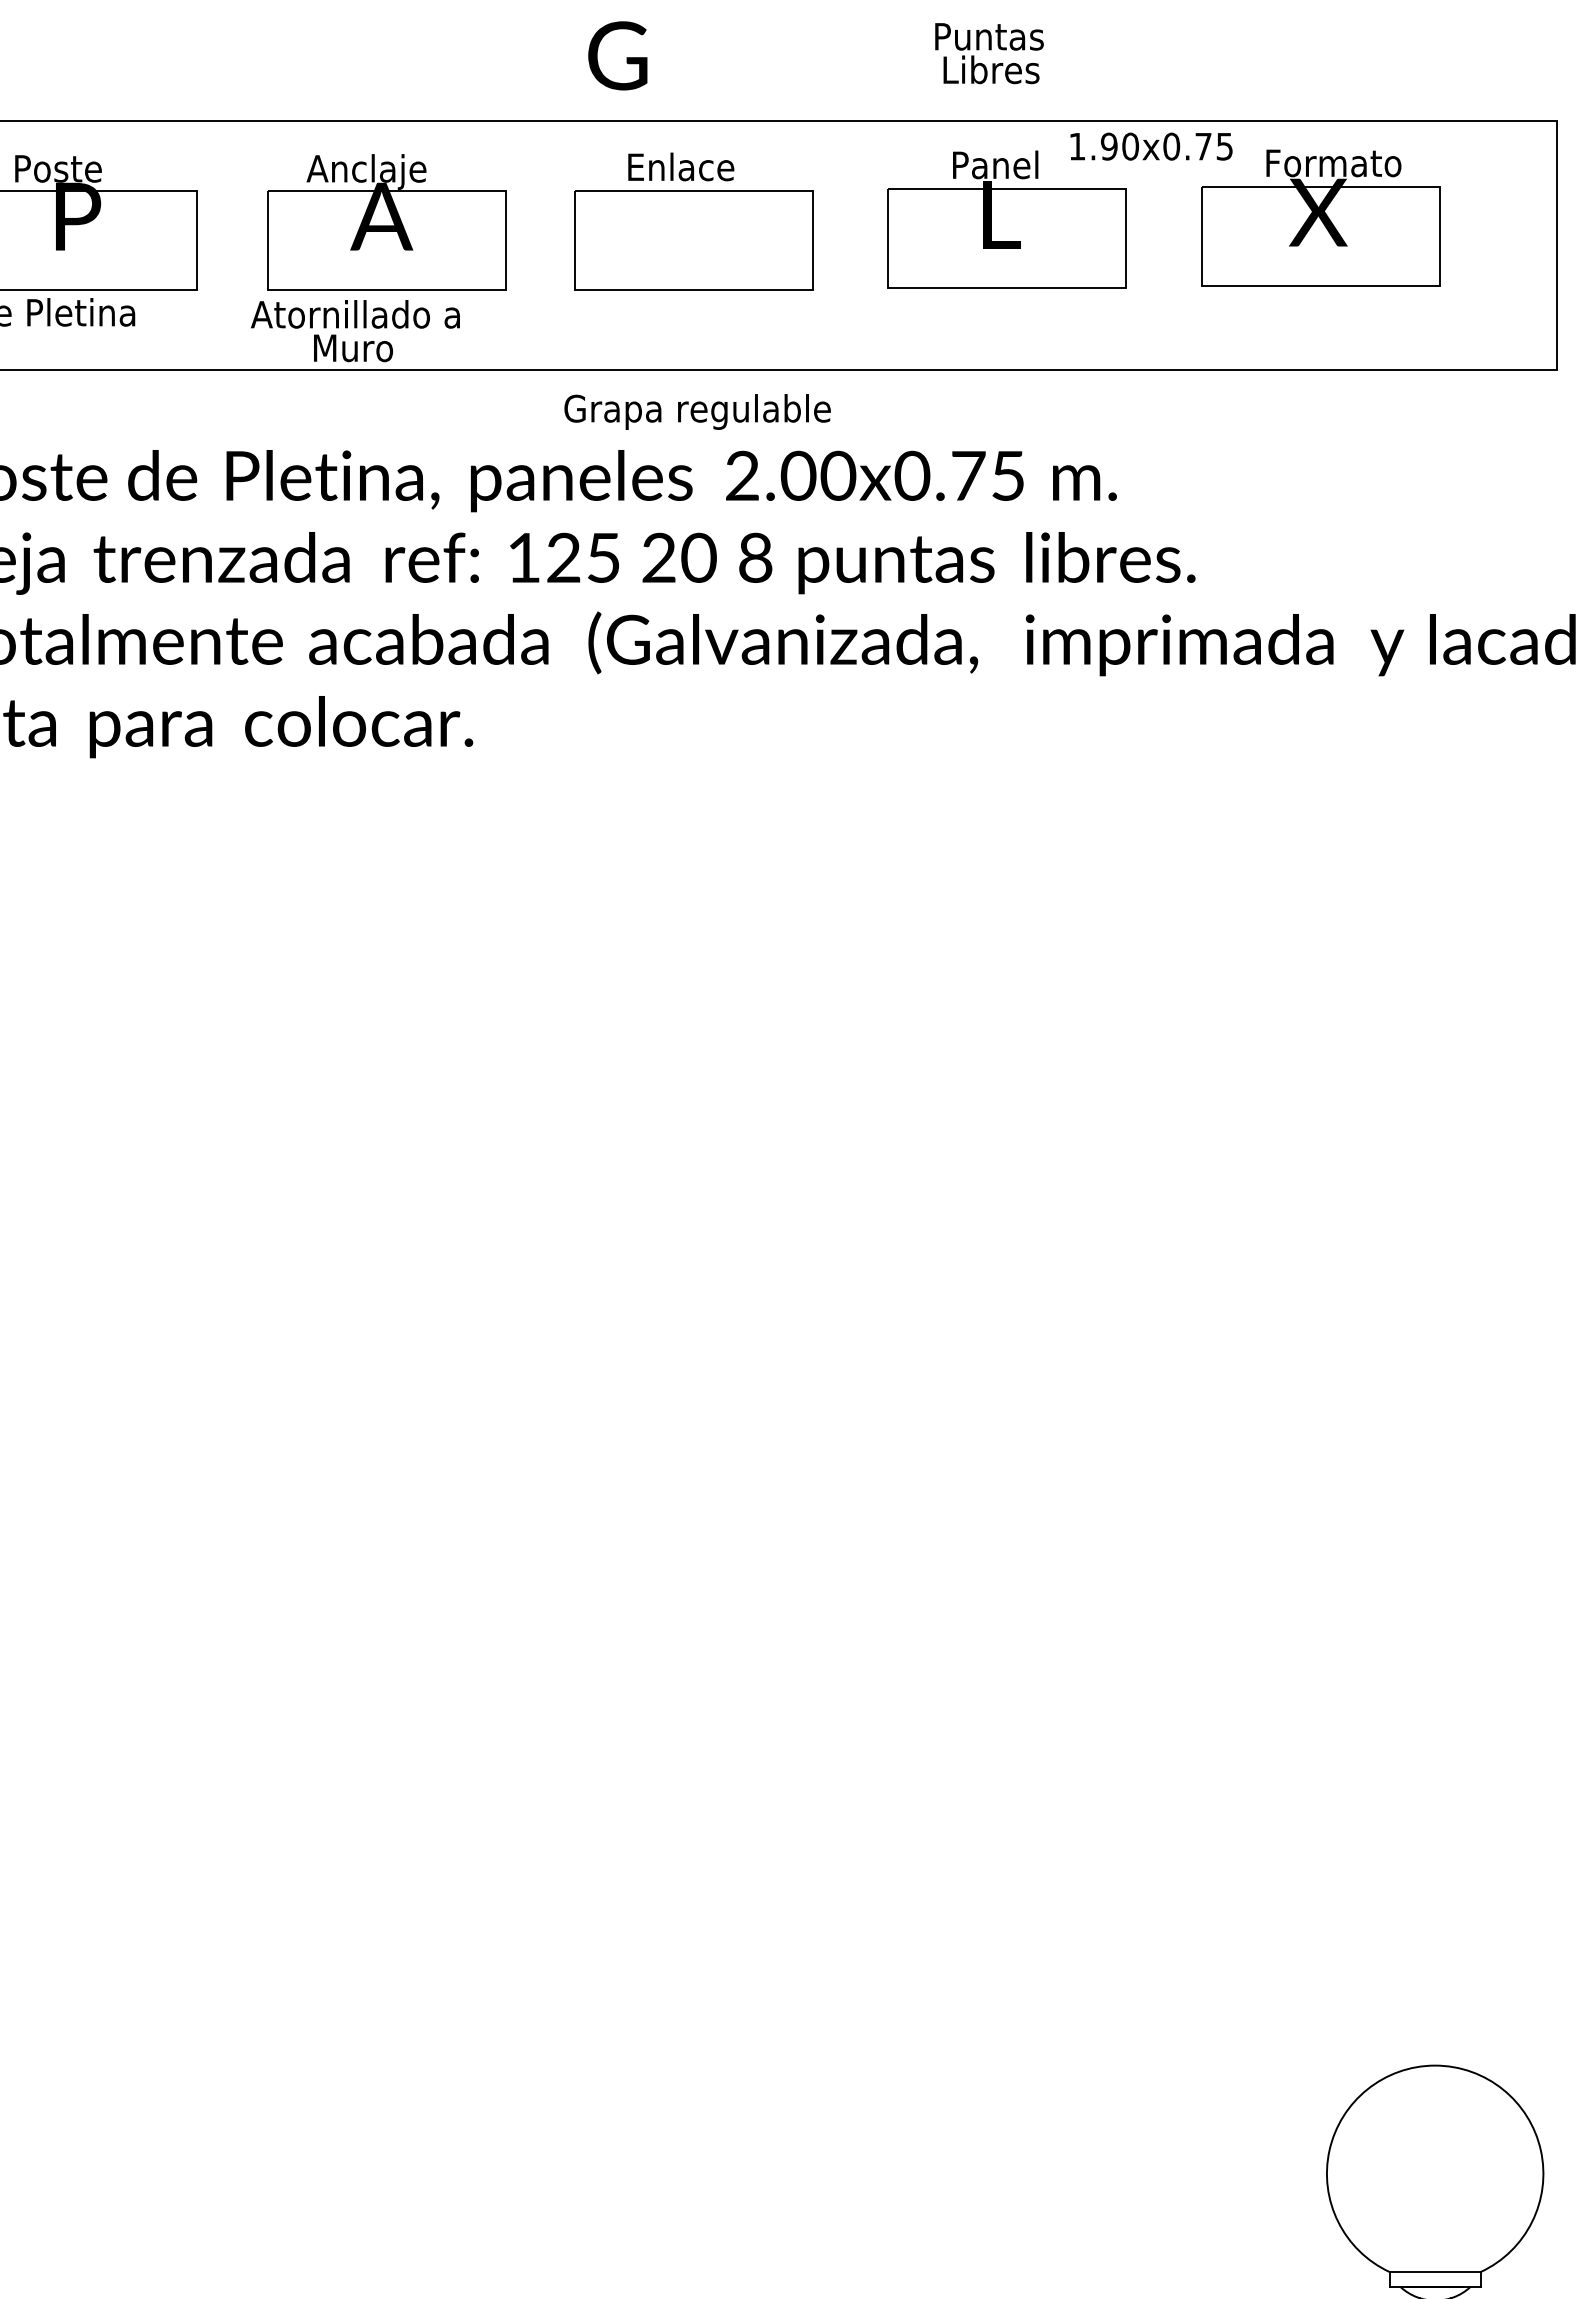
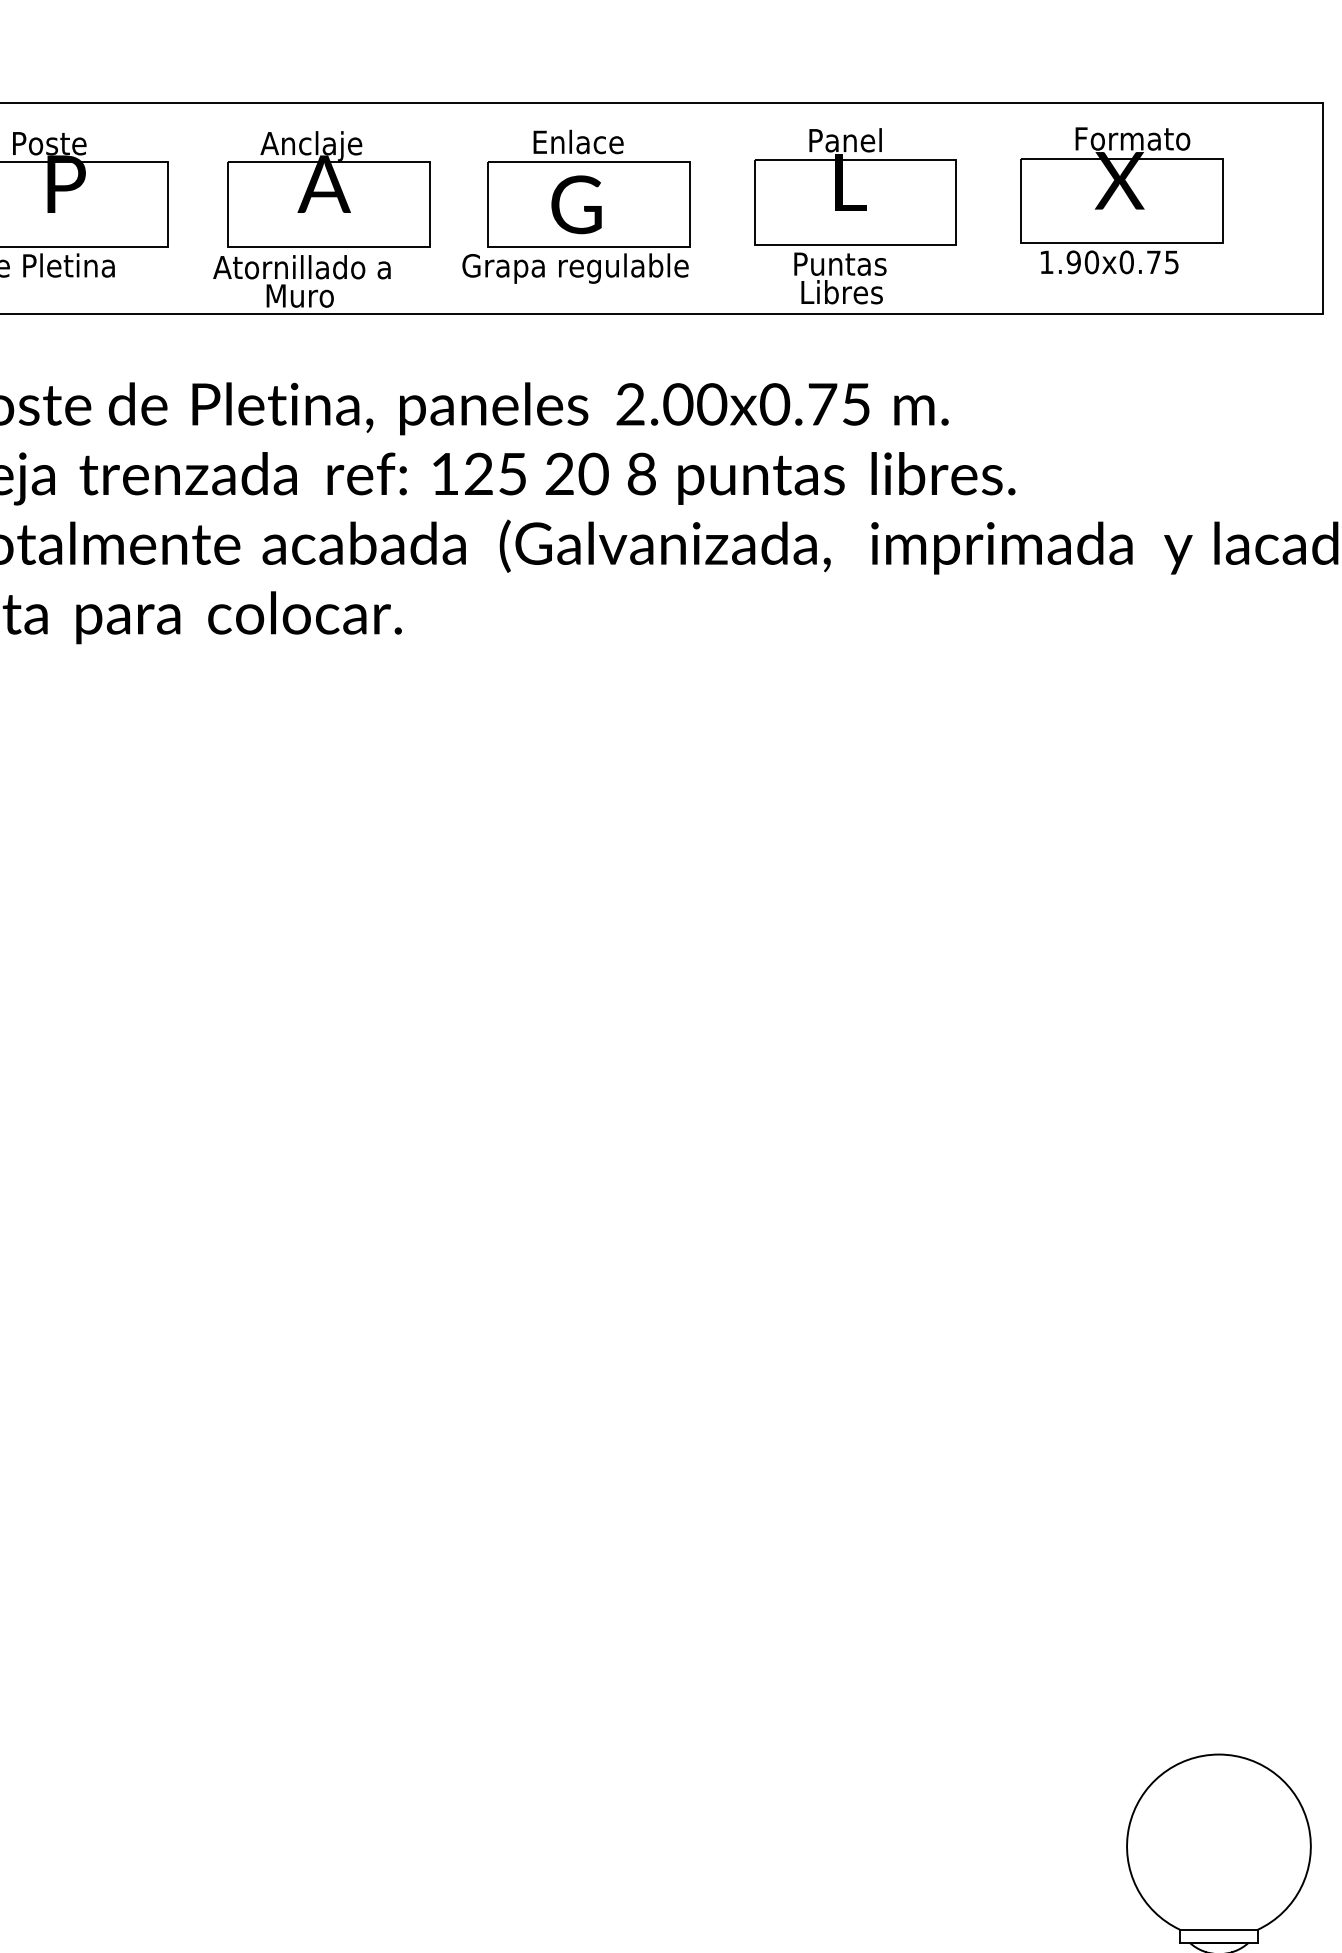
text: (989, 53) -> (840, 278), moved
text: (617, 55) -> (576, 204), moved
text: (1151, 146) -> (1109, 262), moved
text: (697, 411) -> (575, 268), moved

